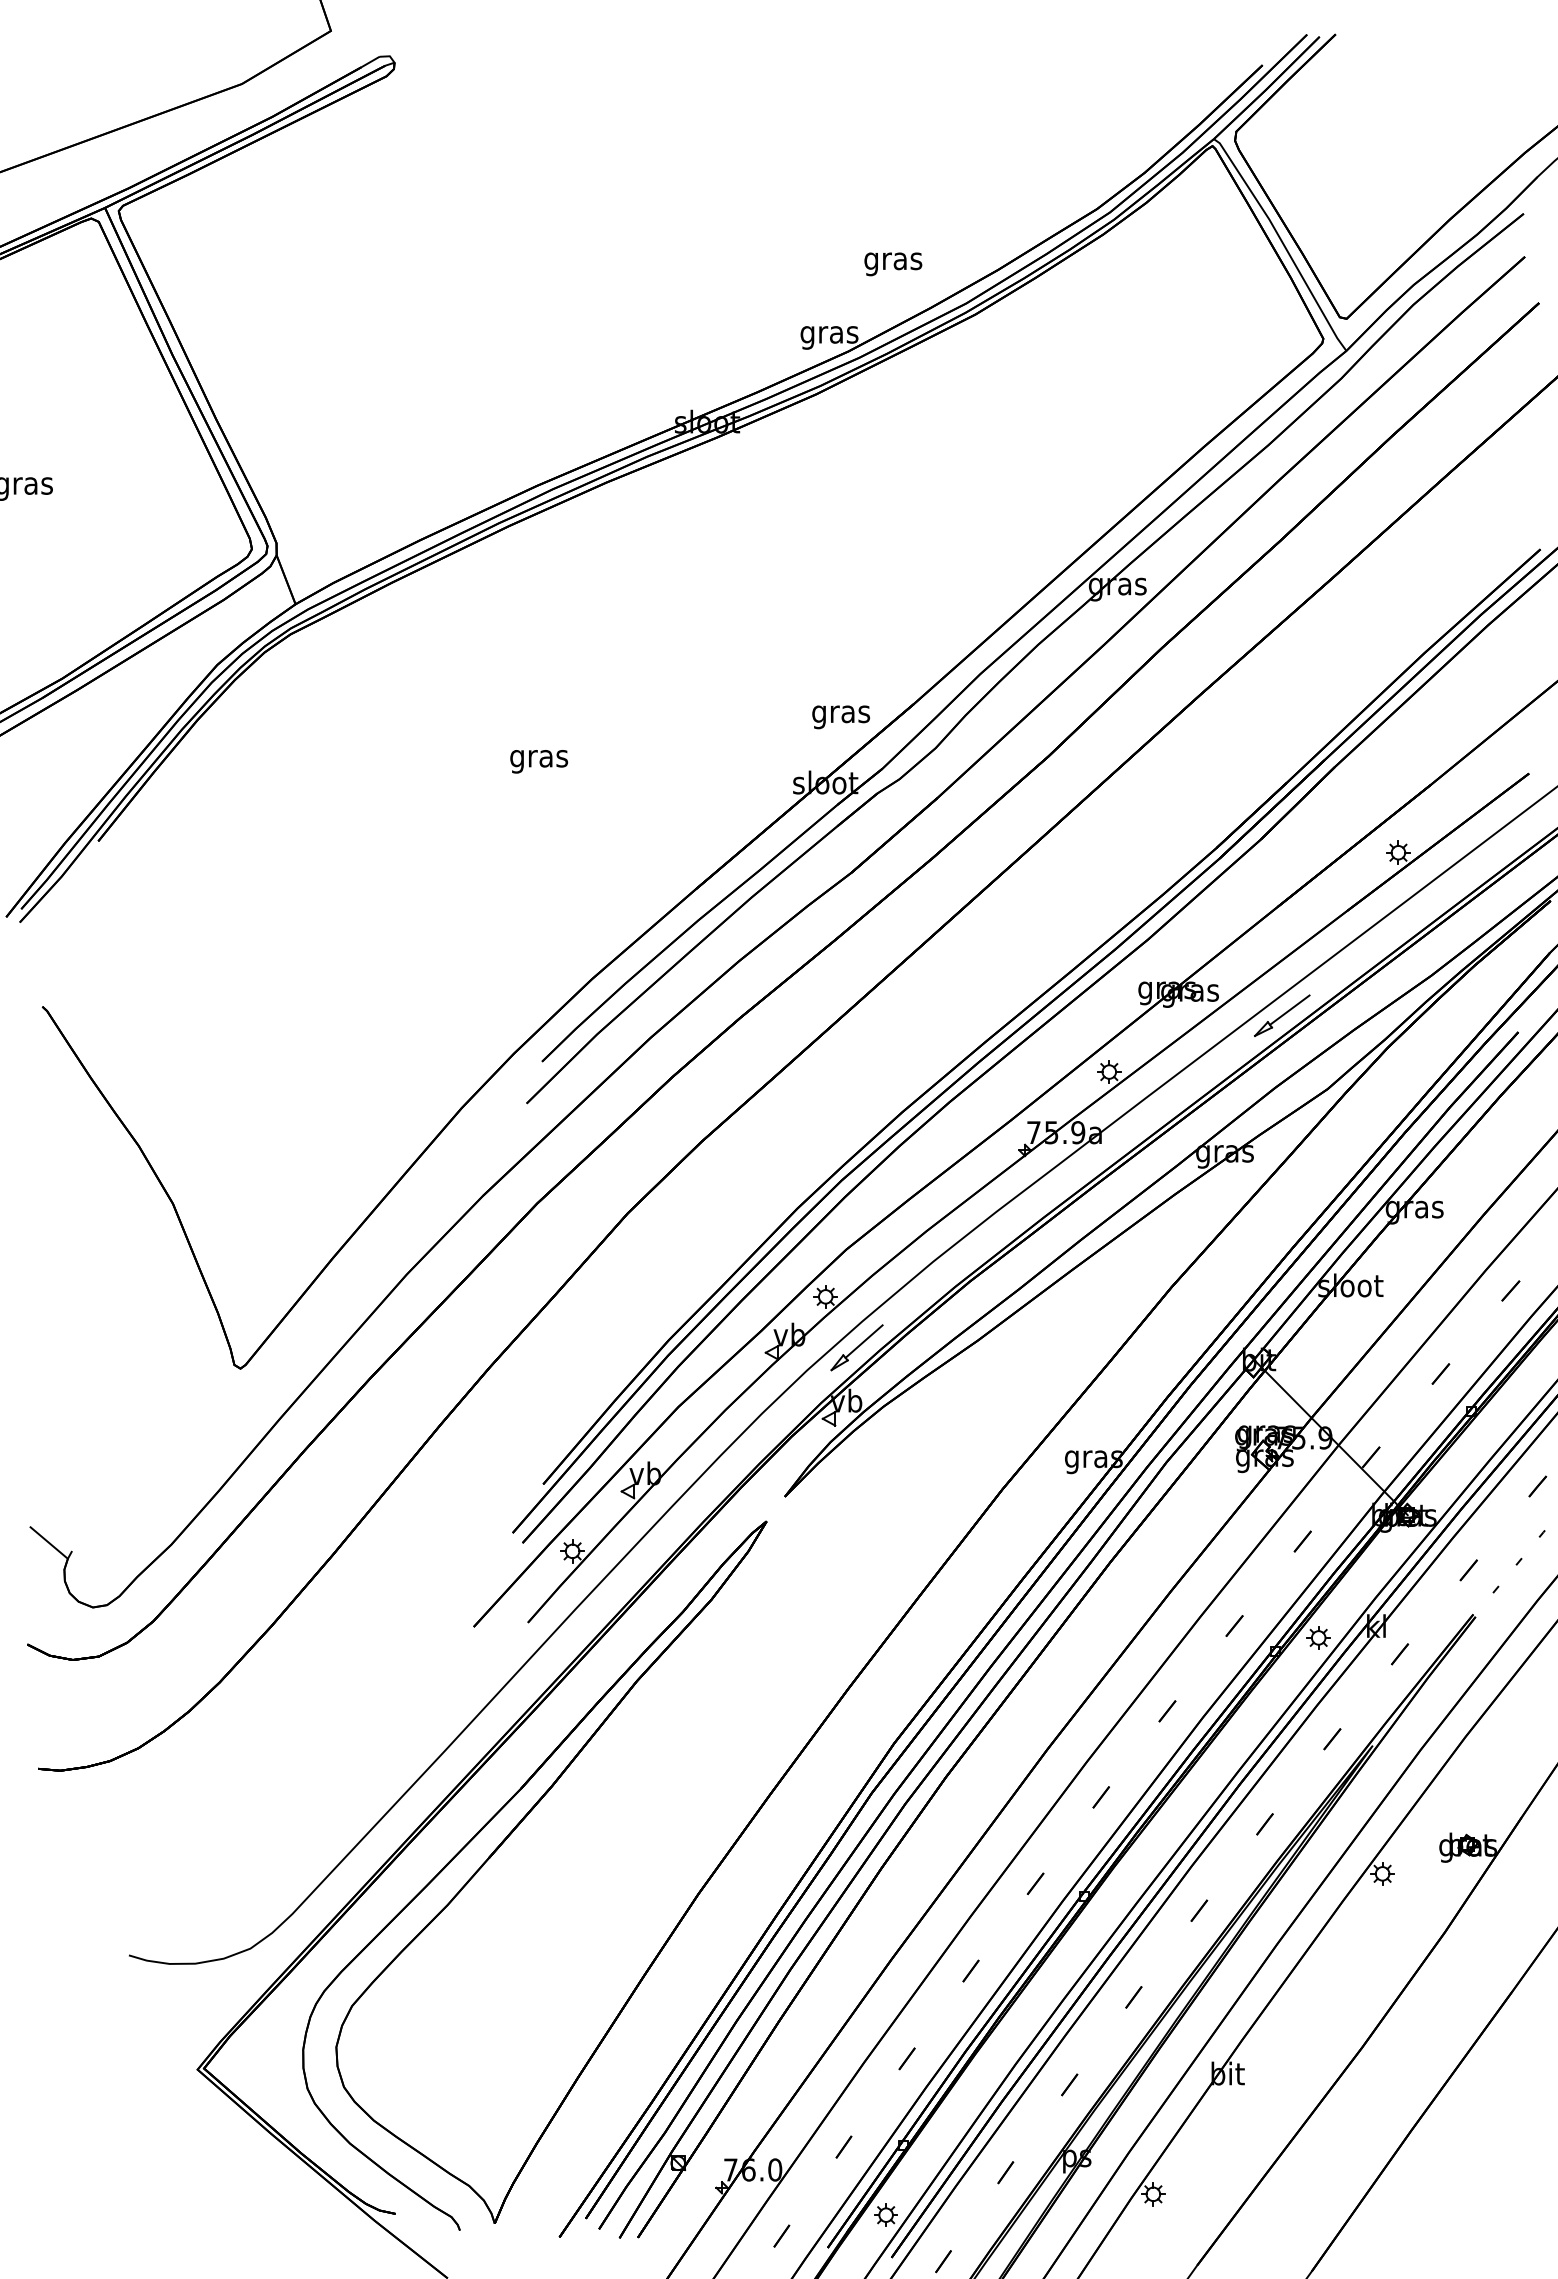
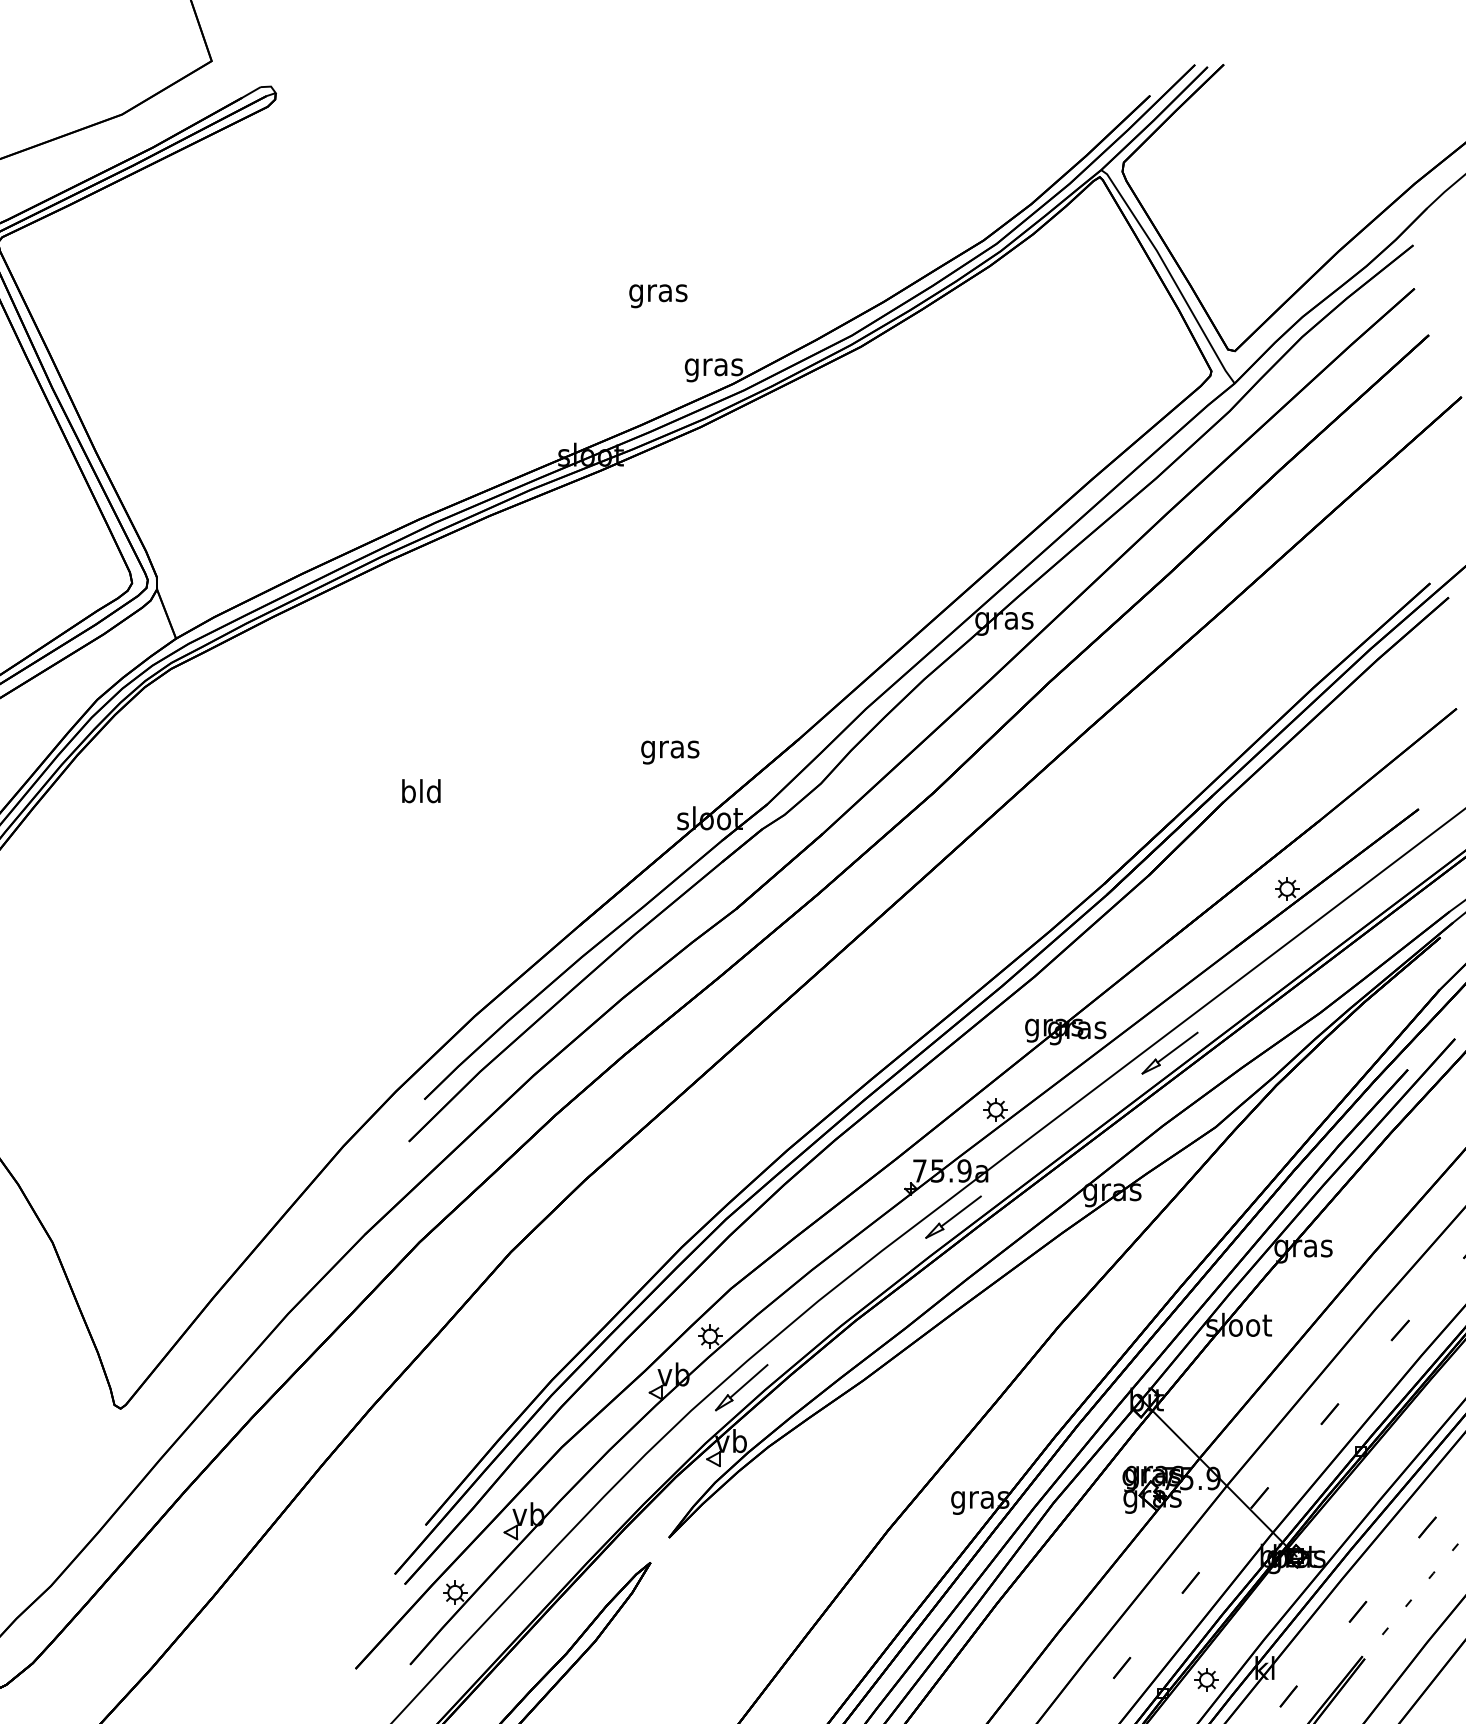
text: (893, 264) -> (658, 296), moved
text: (841, 717) -> (670, 752), moved
text: (539, 758) -> (421, 794), gras -> bld
part: (1067, 1178) -> (953, 1217), added

